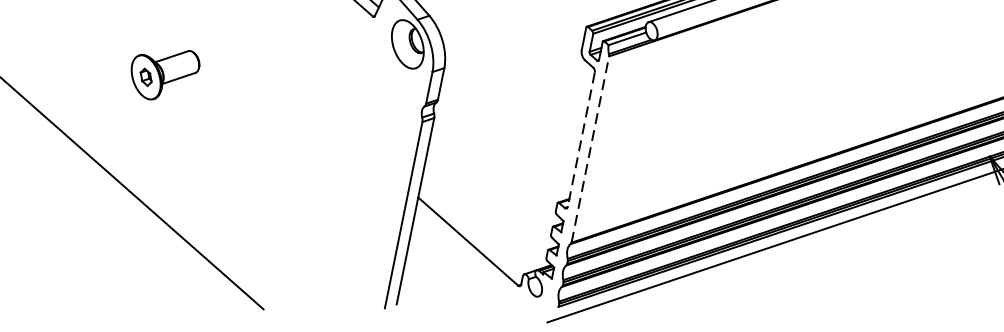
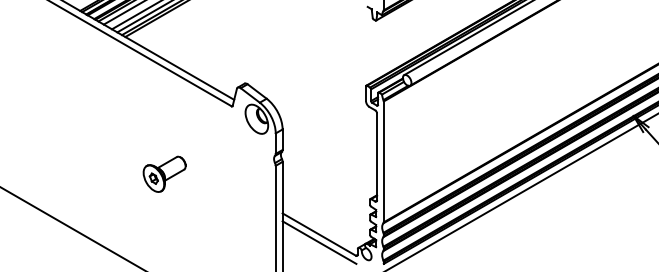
part: (164, 72) -> (164, 173), moved
line: (580, 138) -> (376, 156), dashed -> solid
line: (589, 148) -> (383, 161), dashed -> solid
line: (466, 253) -> (319, 242), added

